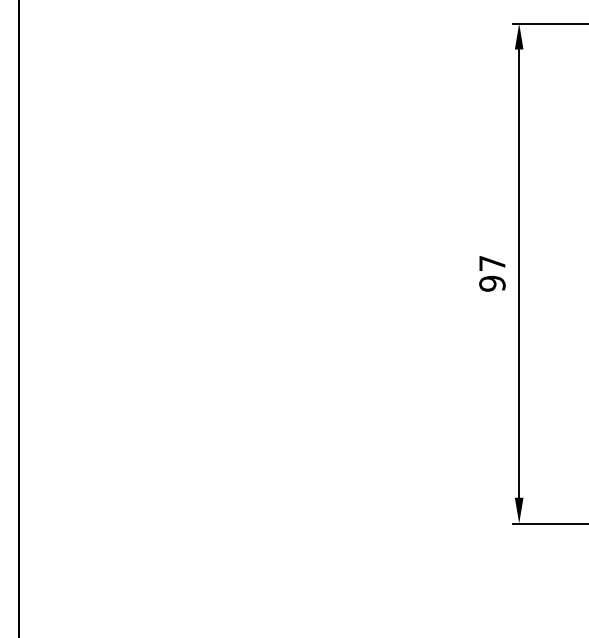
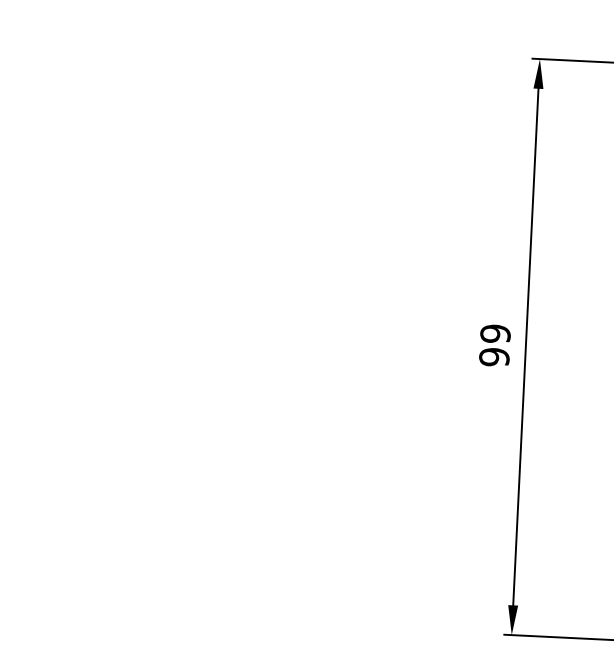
text: (492, 263) -> (495, 333), 97 -> 99

